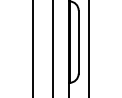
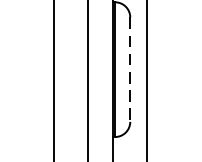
line: (78, 42) -> (129, 70), solid -> dashed

